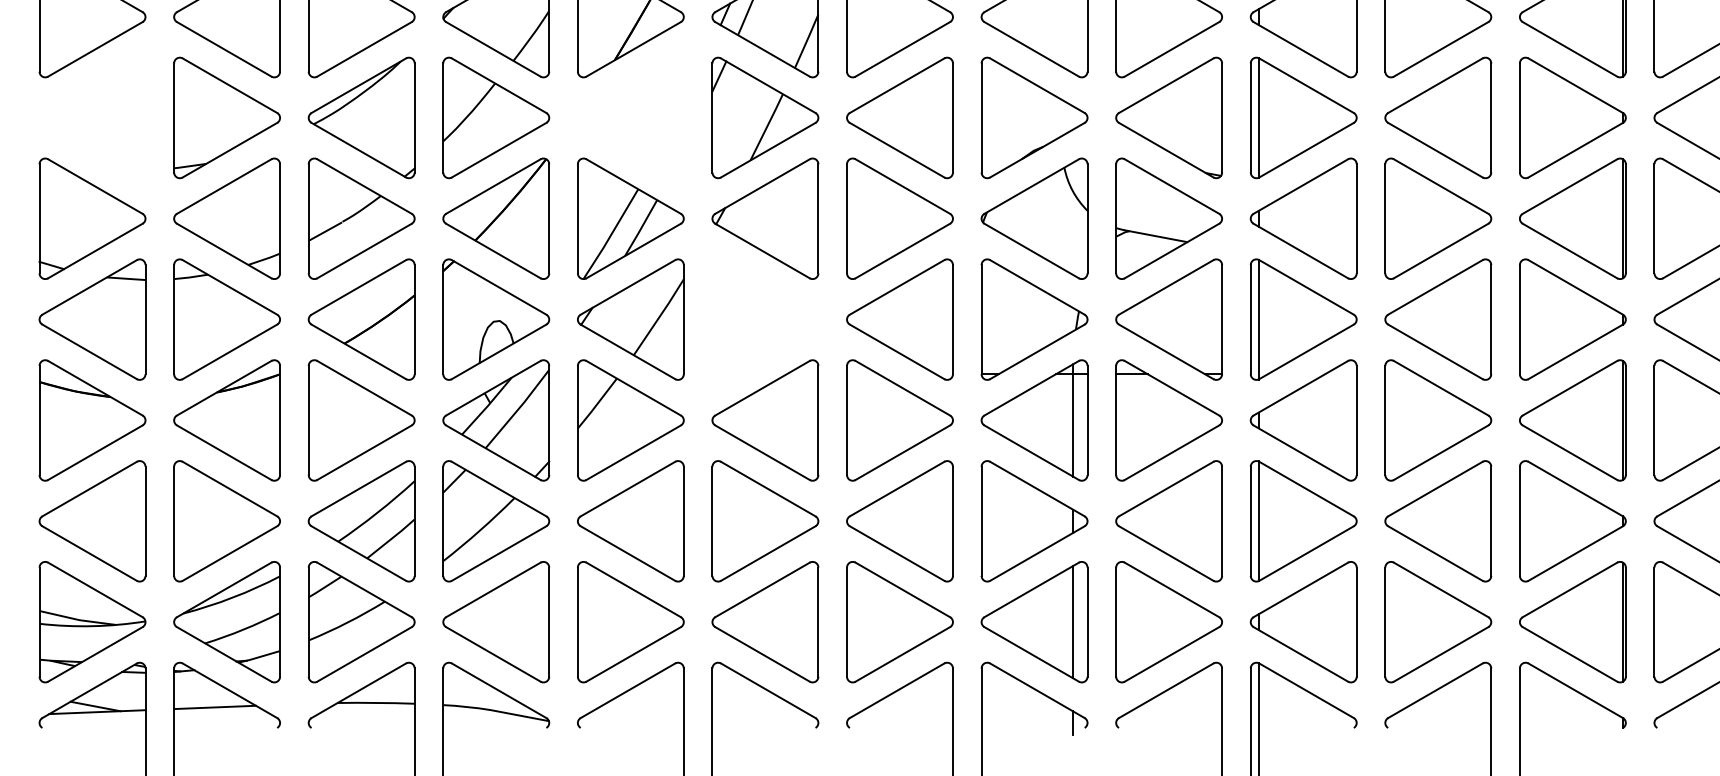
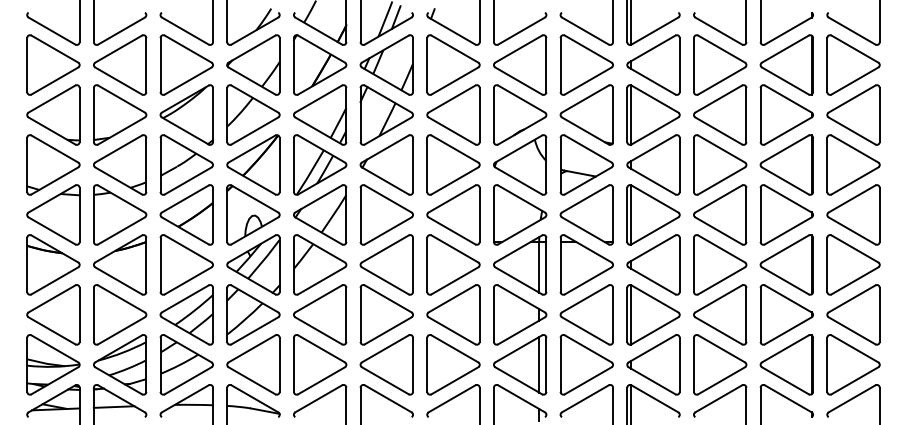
part: (92, 116) -> (53, 114), added
part: (631, 116) -> (320, 114), added
part: (764, 318) -> (386, 214), added

